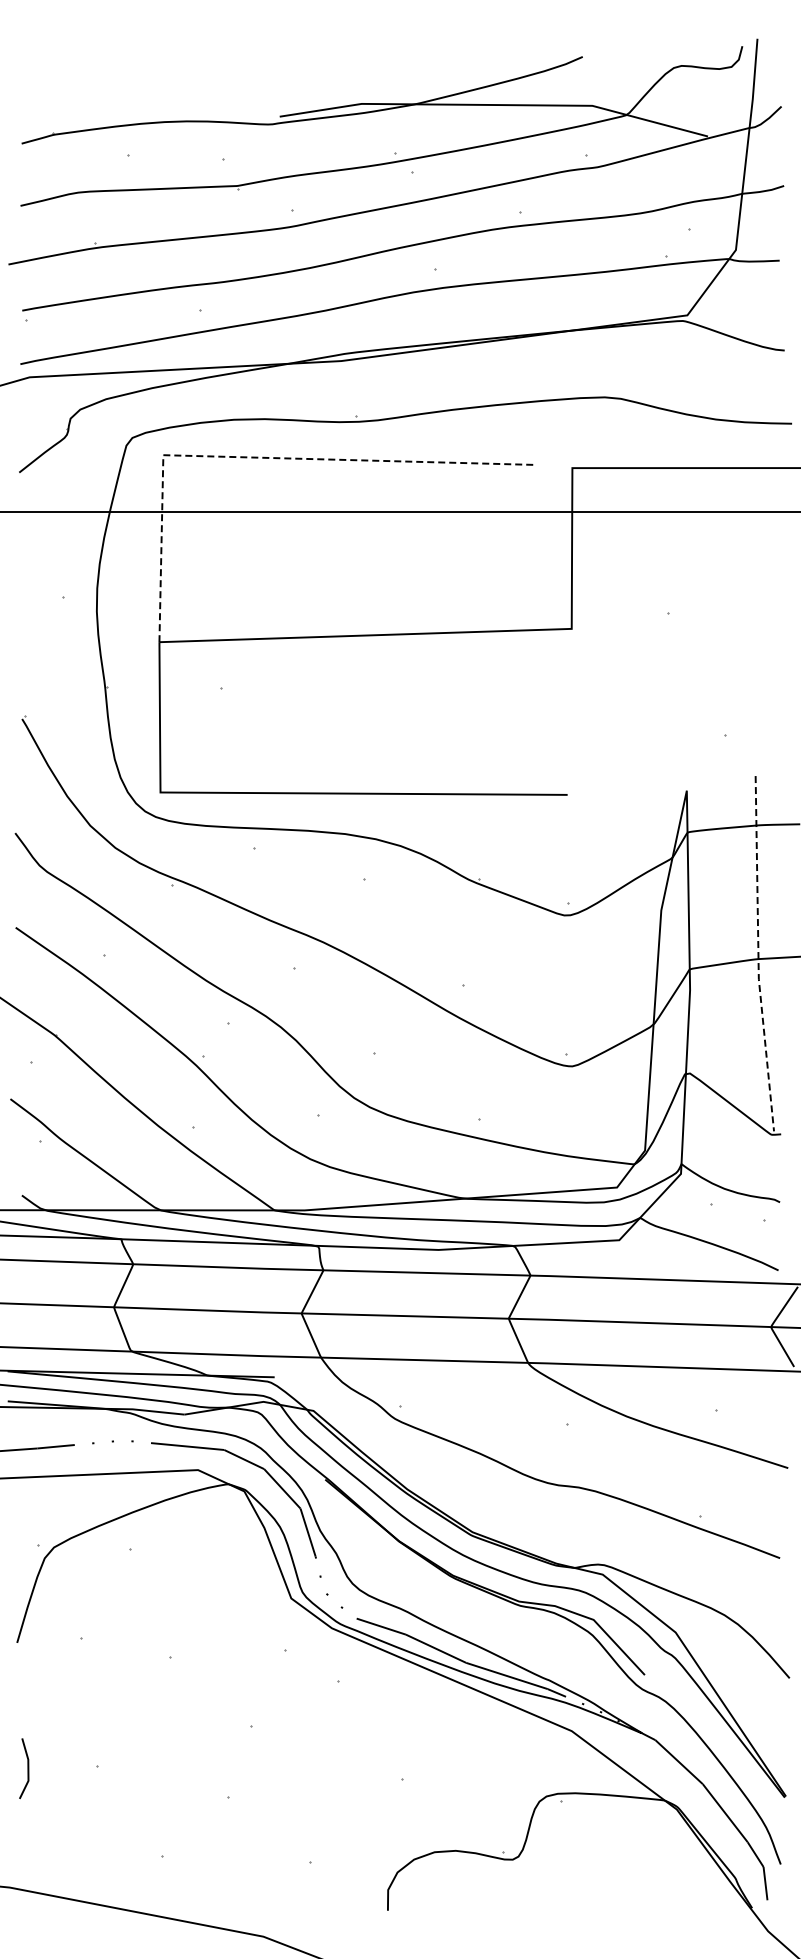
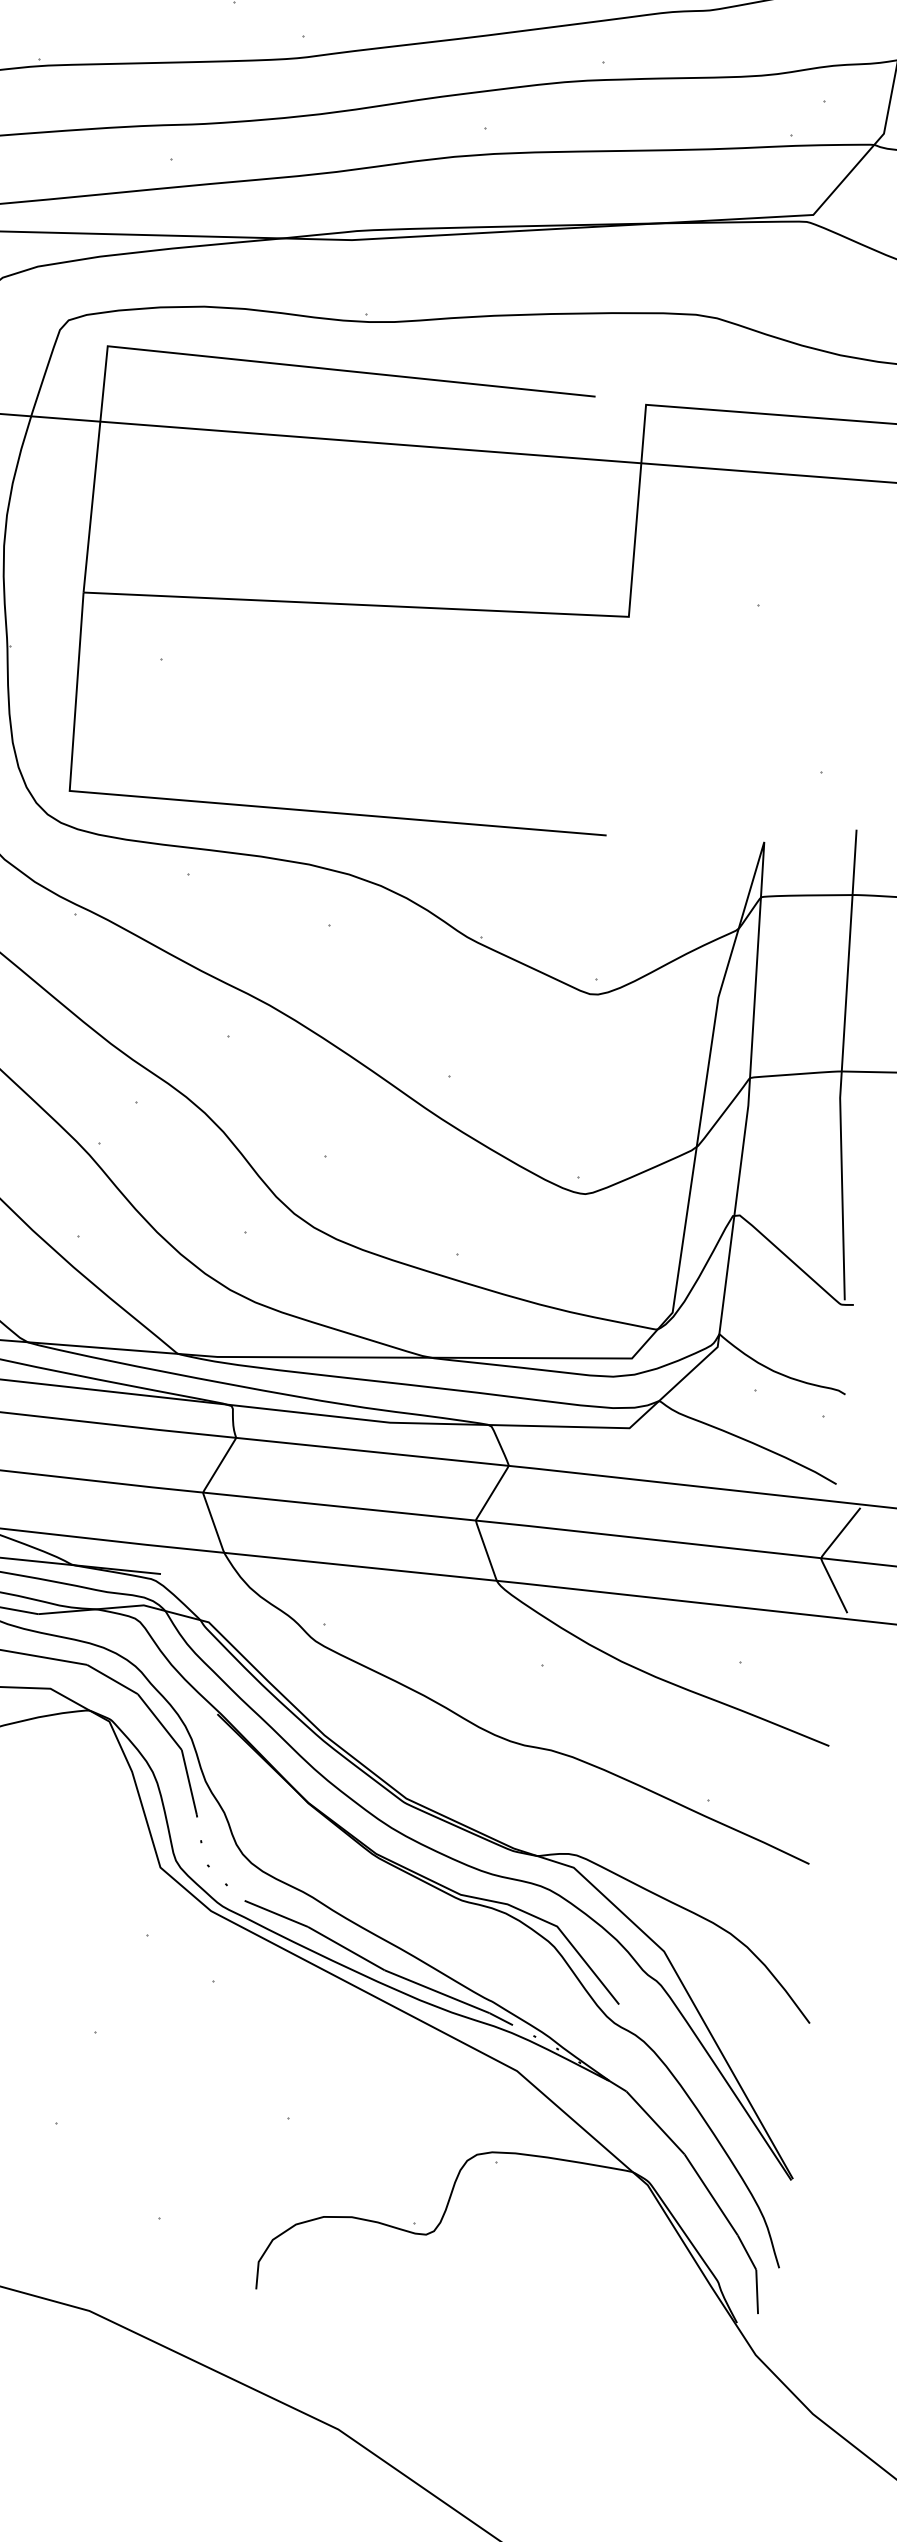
line: (254, 457) -> (227, 358), dashed -> solid
line: (758, 954) -> (842, 1065), dashed -> solid

